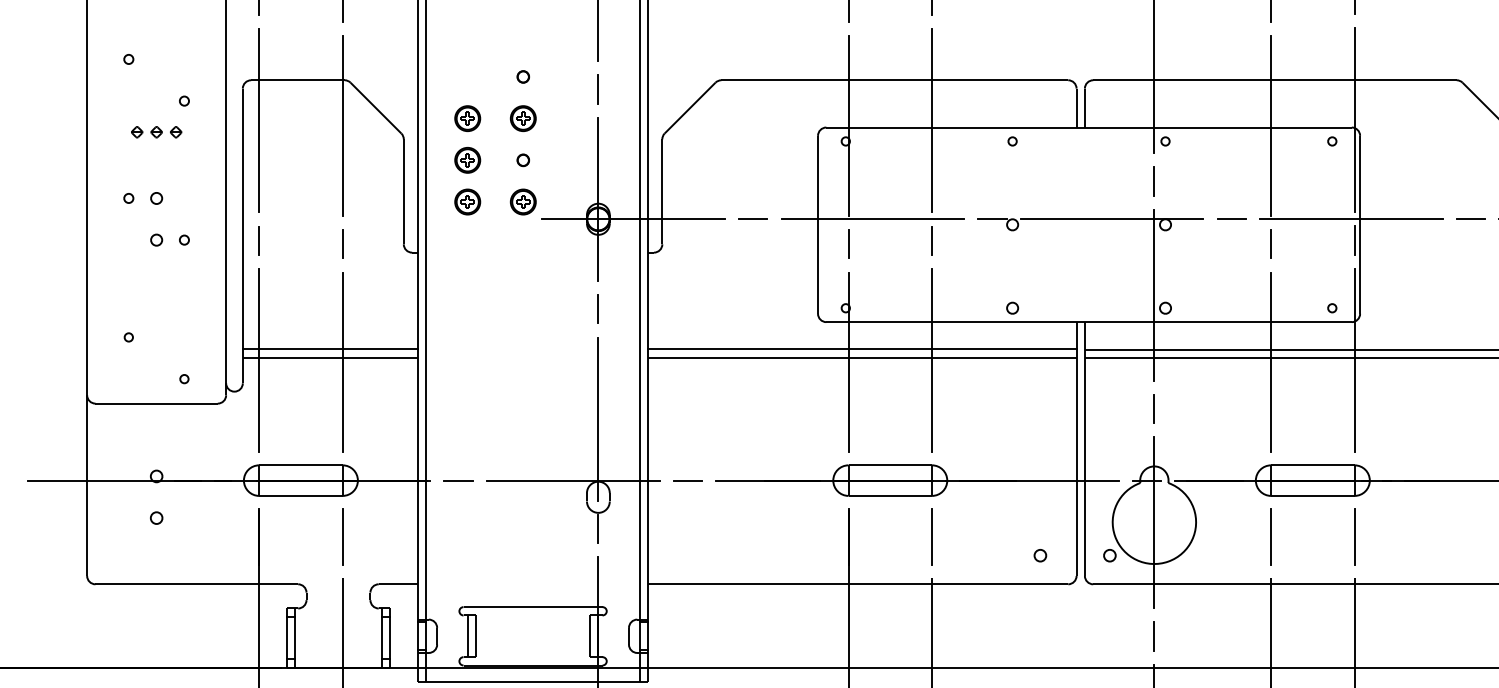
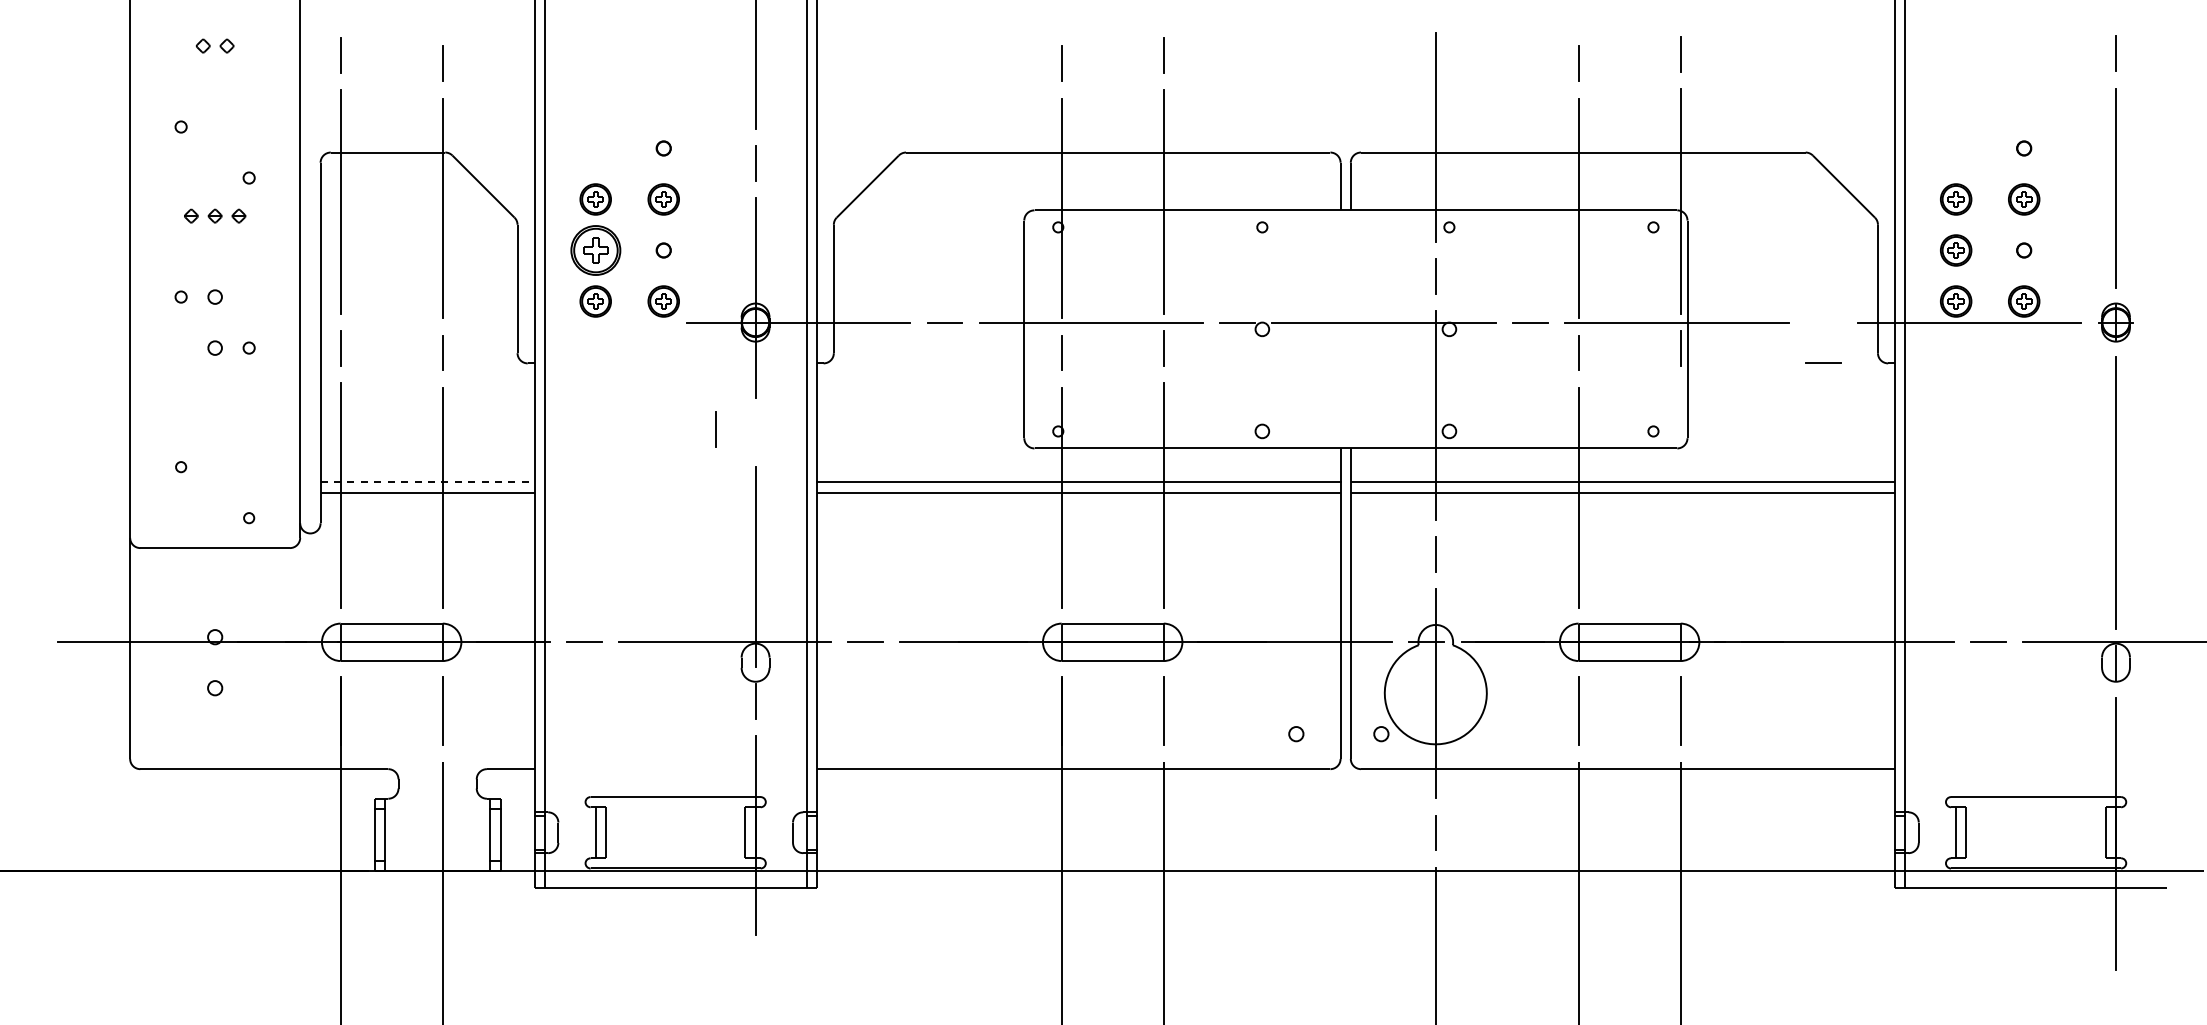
part: (467, 160) -> (595, 250), size x1.6
line: (1471, 219) -> (1823, 362), moved
line: (598, 309) -> (715, 429), moved
line: (330, 349) -> (427, 481), solid -> dashed
line: (1354, 360) -> (1680, 495), removed

